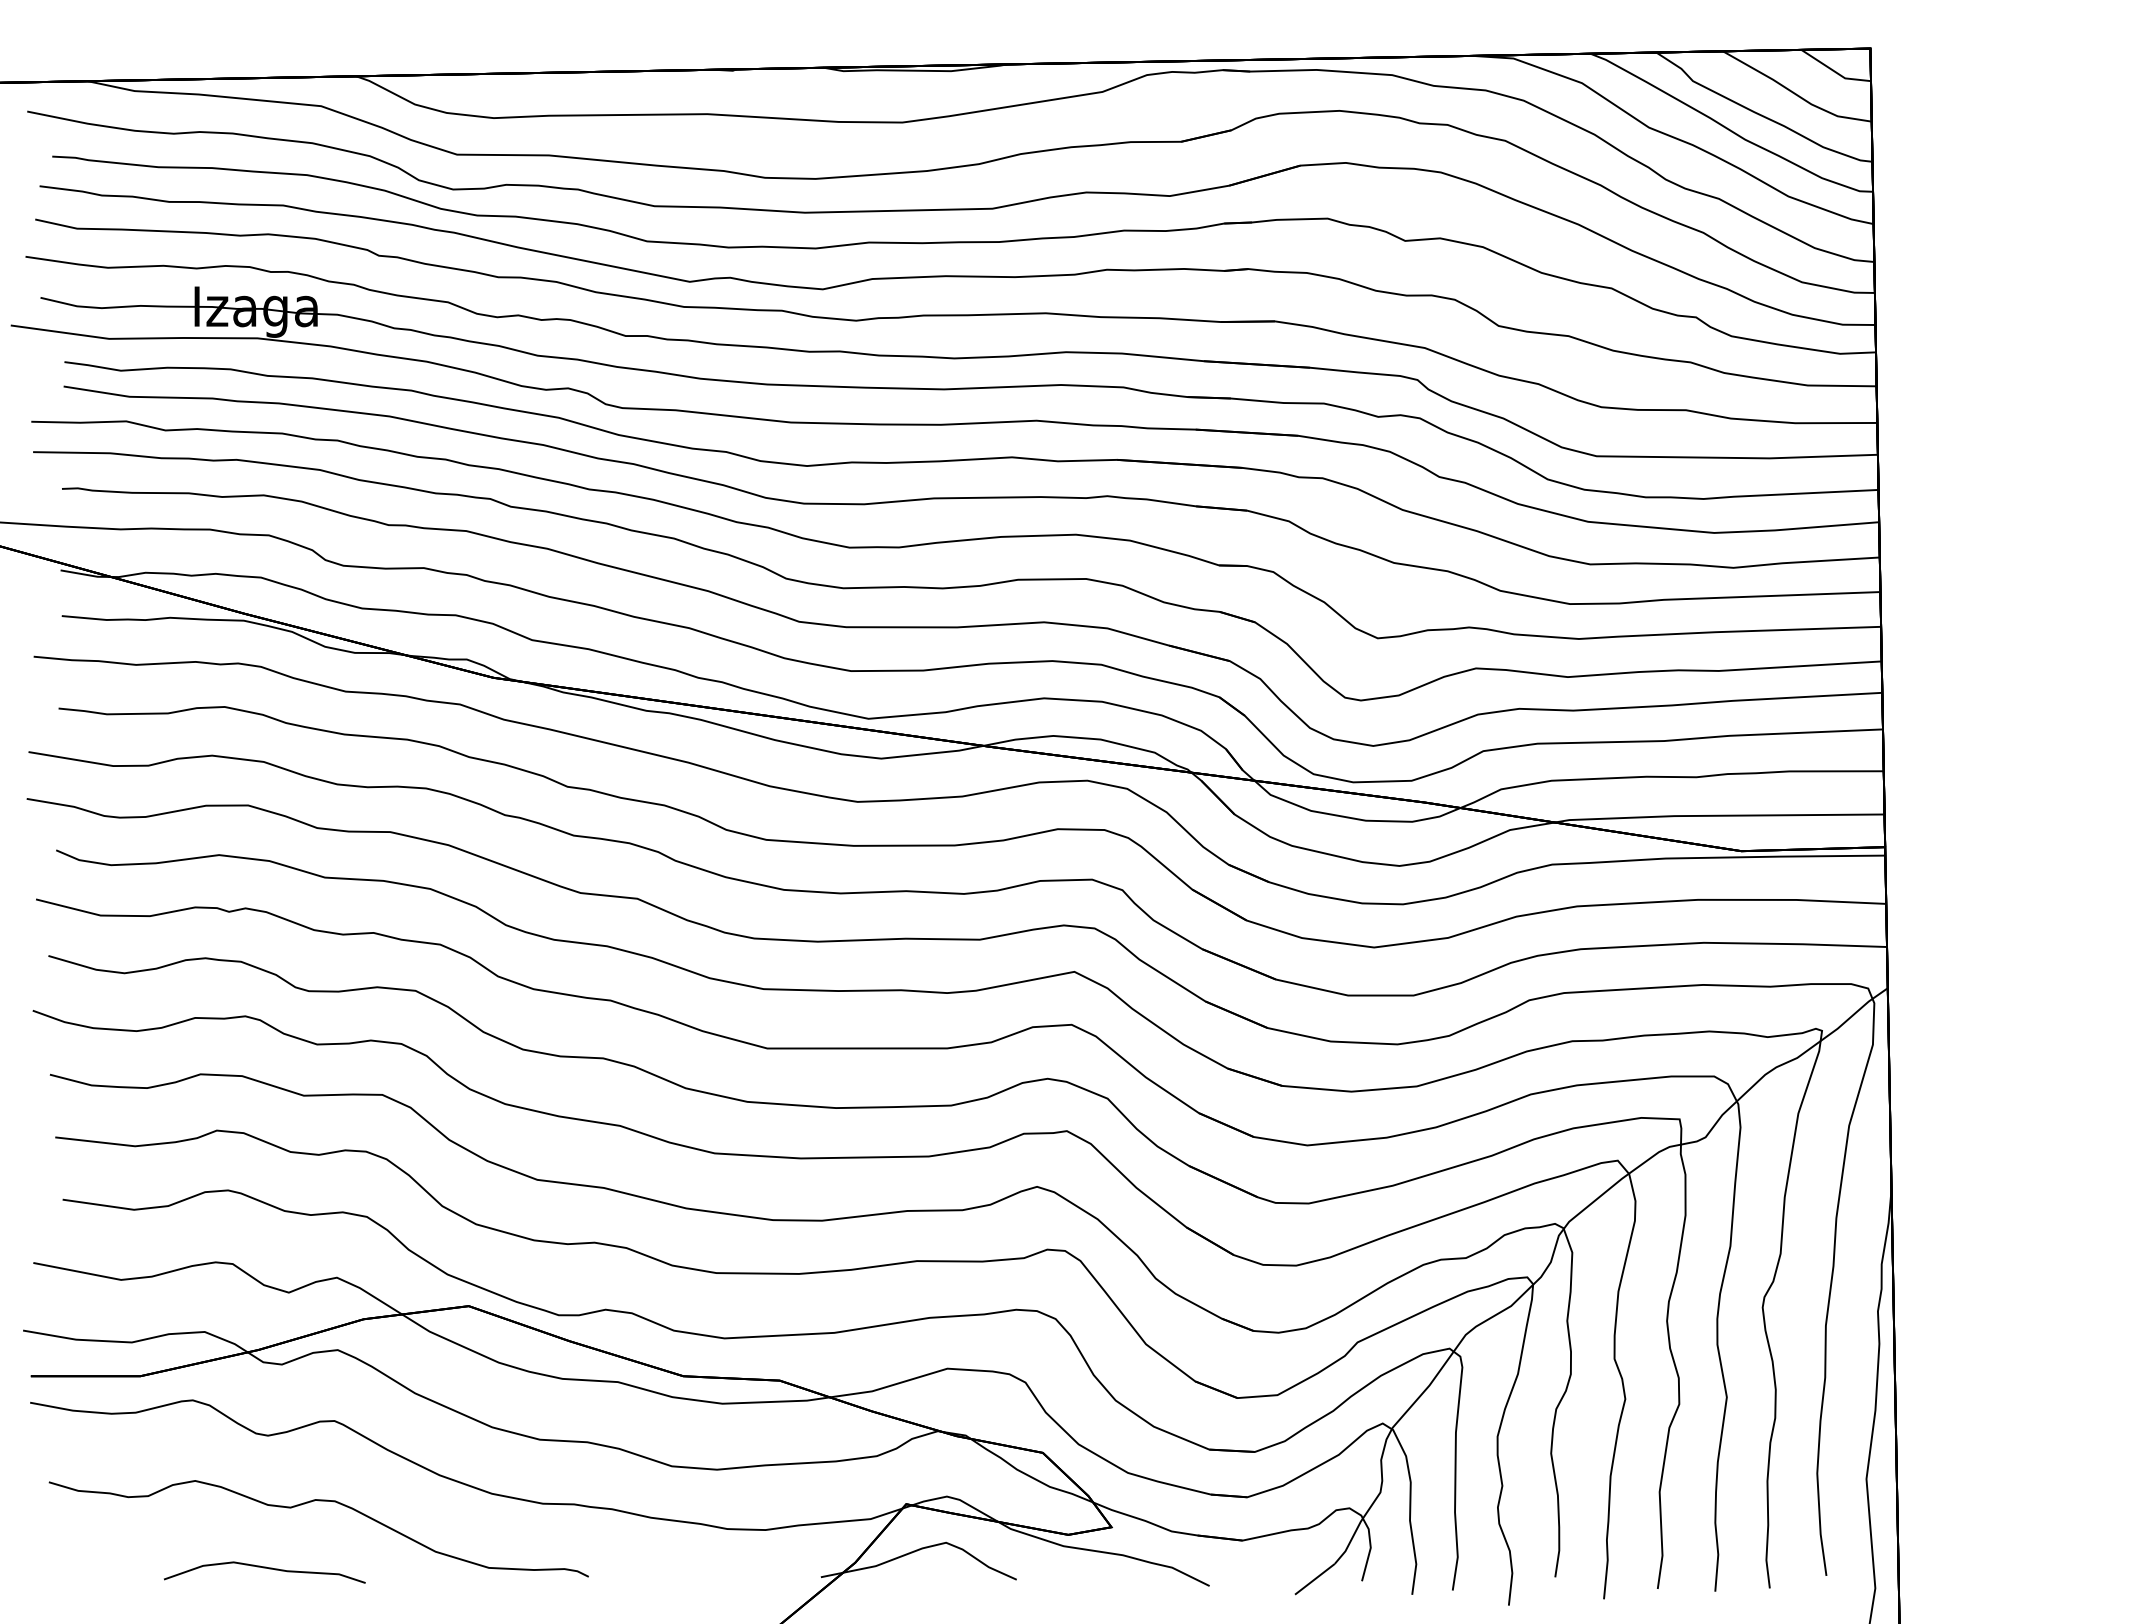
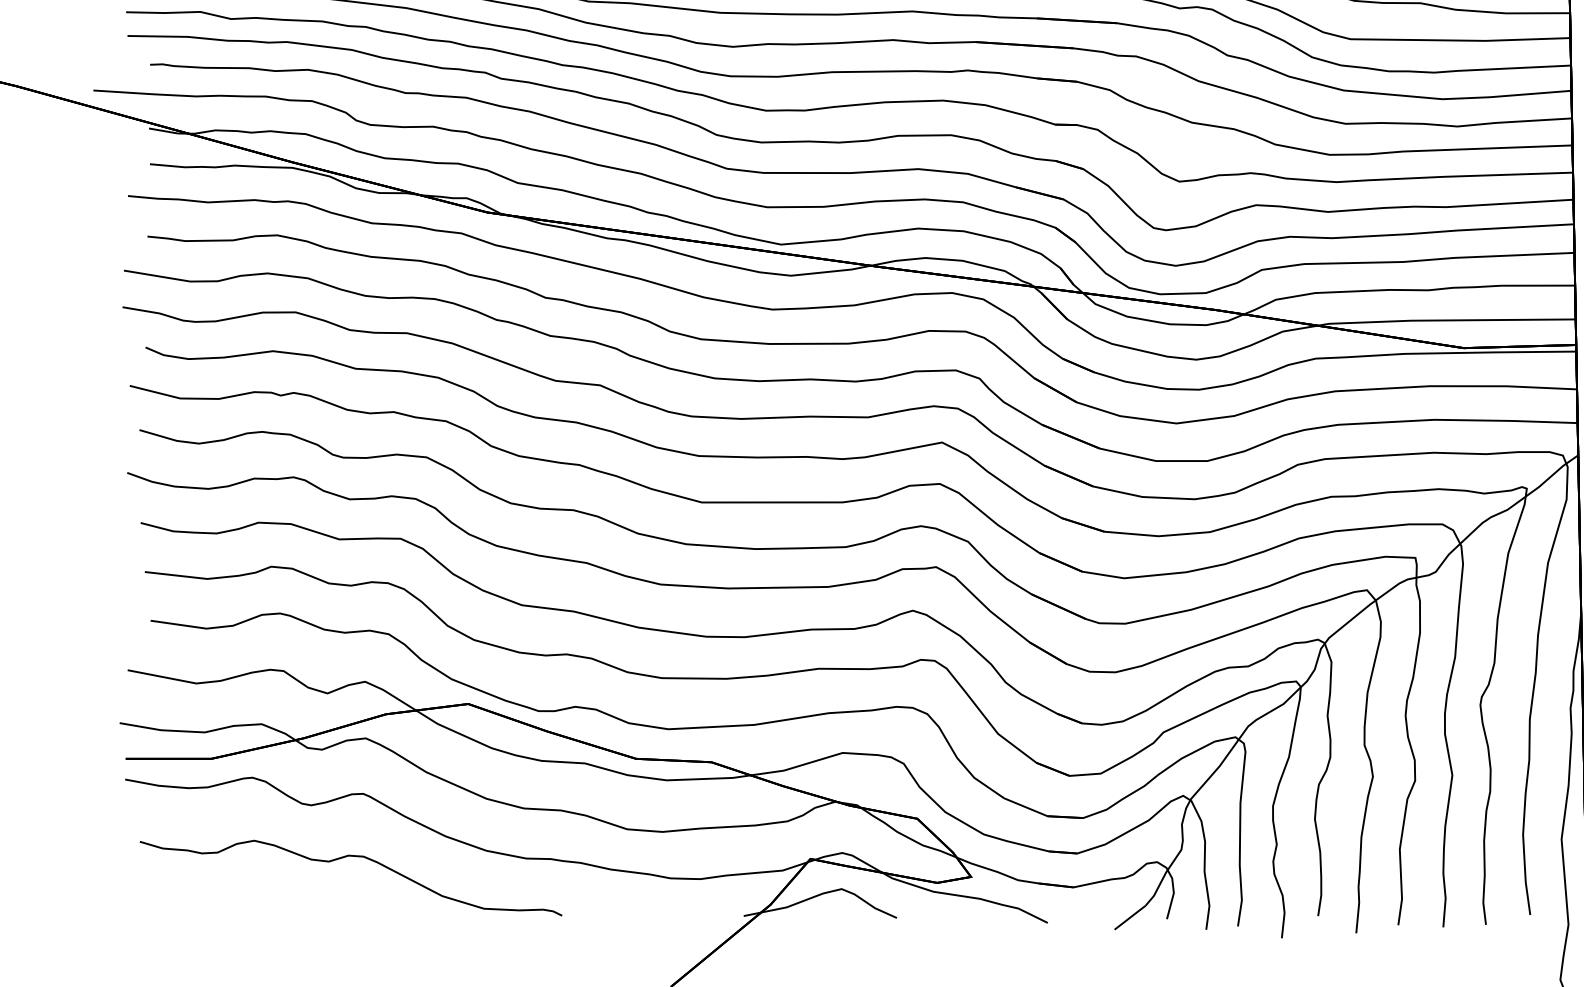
curve: (264, 1568) -> (308, 909), removed

